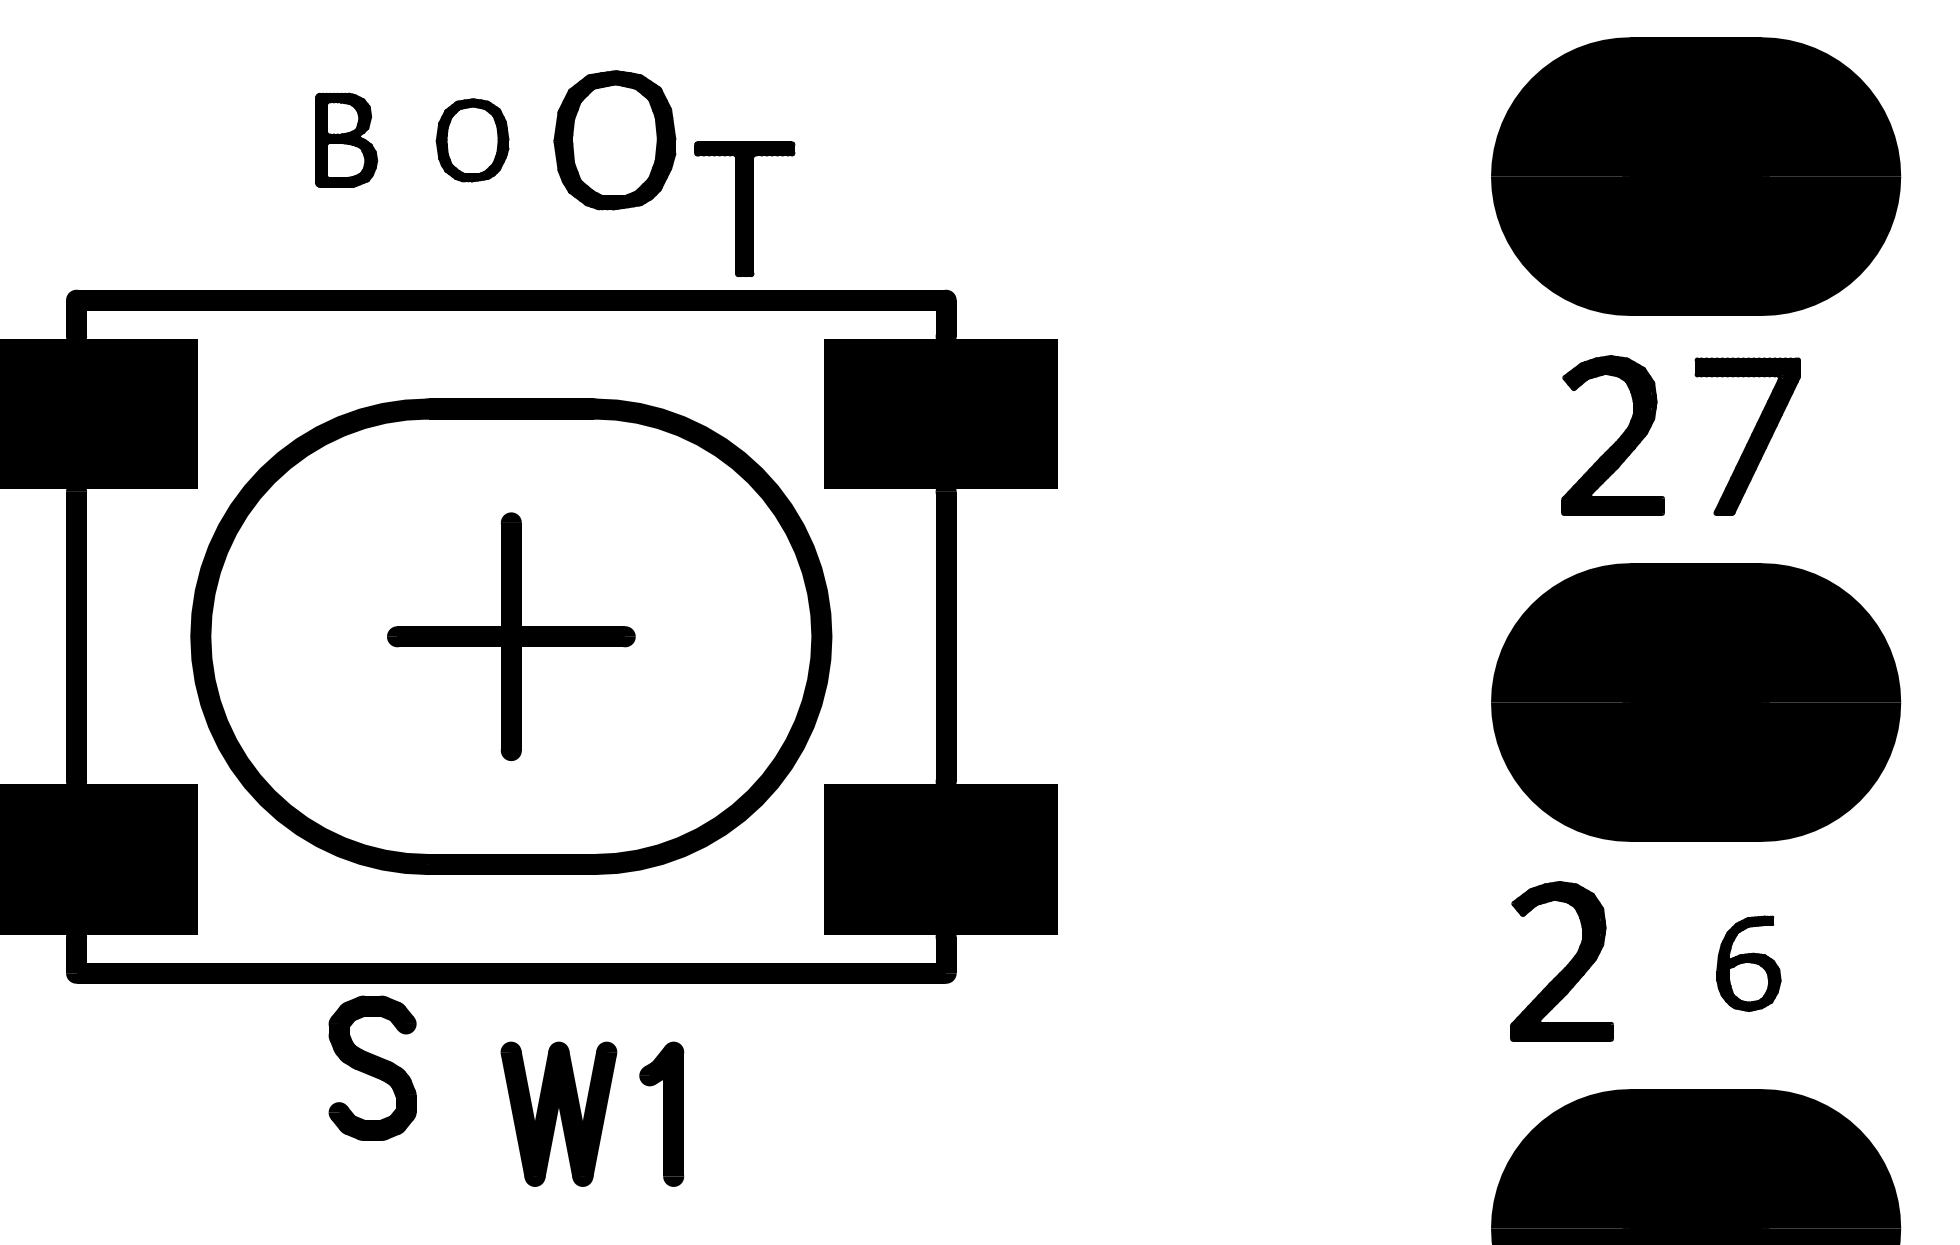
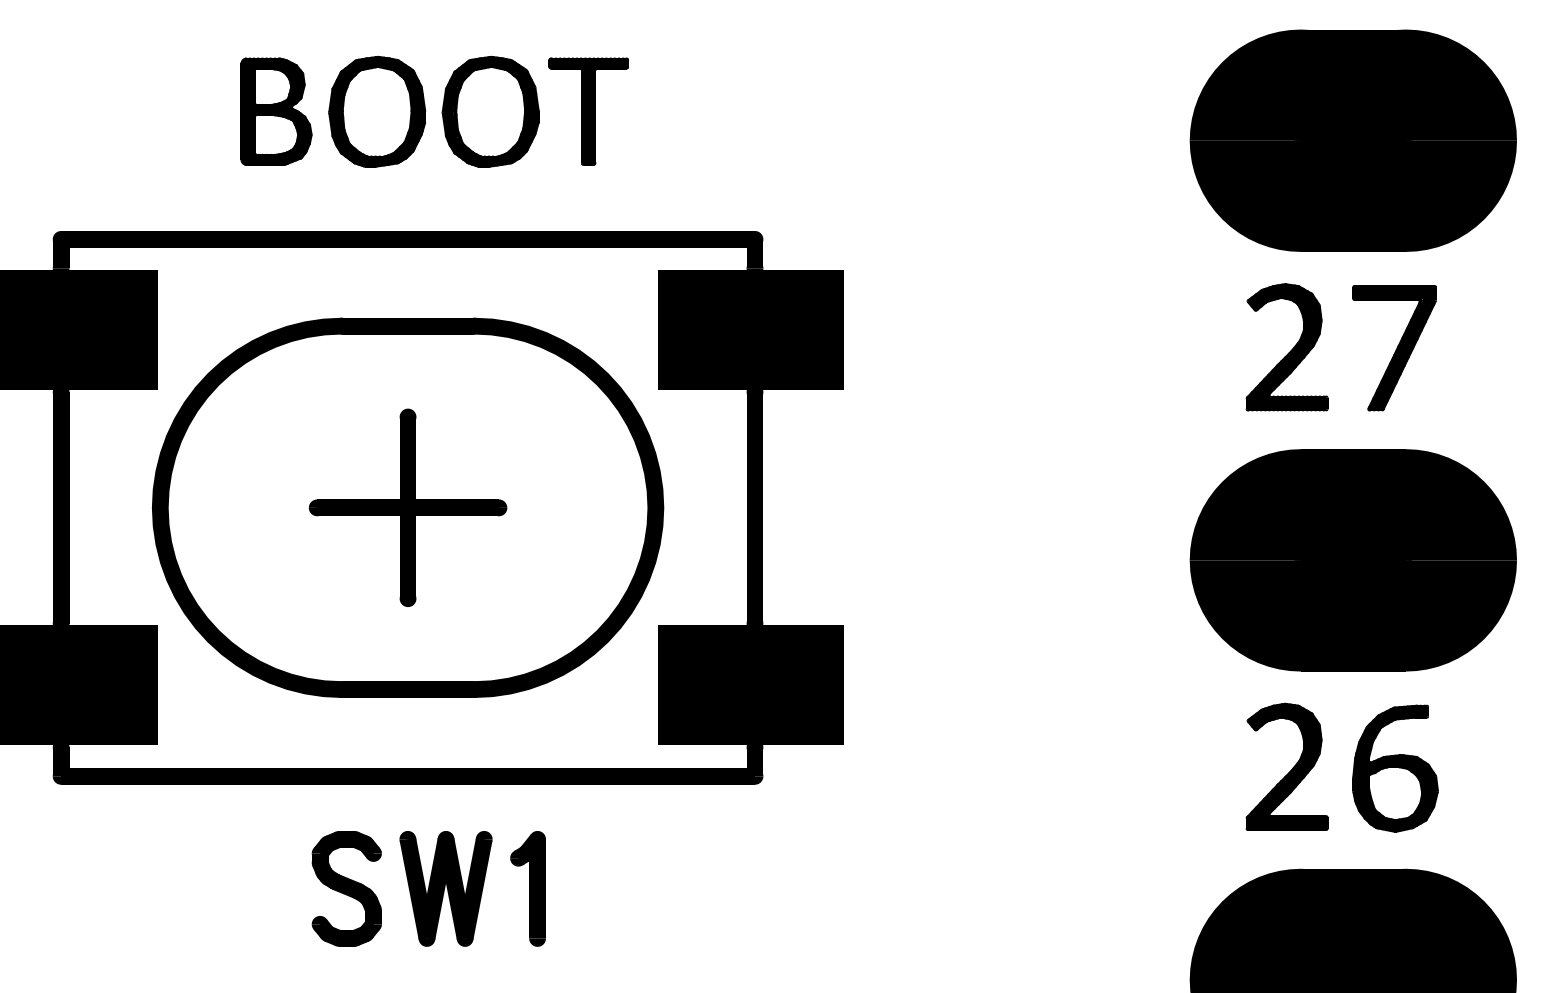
part: (346, 140) -> (276, 111), size x1.43
part: (472, 140) -> (377, 111), size x1.67
part: (744, 208) -> (588, 111), moved
part: (1748, 963) -> (1395, 768), size x1.67
part: (1566, 965) -> (1290, 770), moved
part: (372, 1067) -> (346, 888), moved

